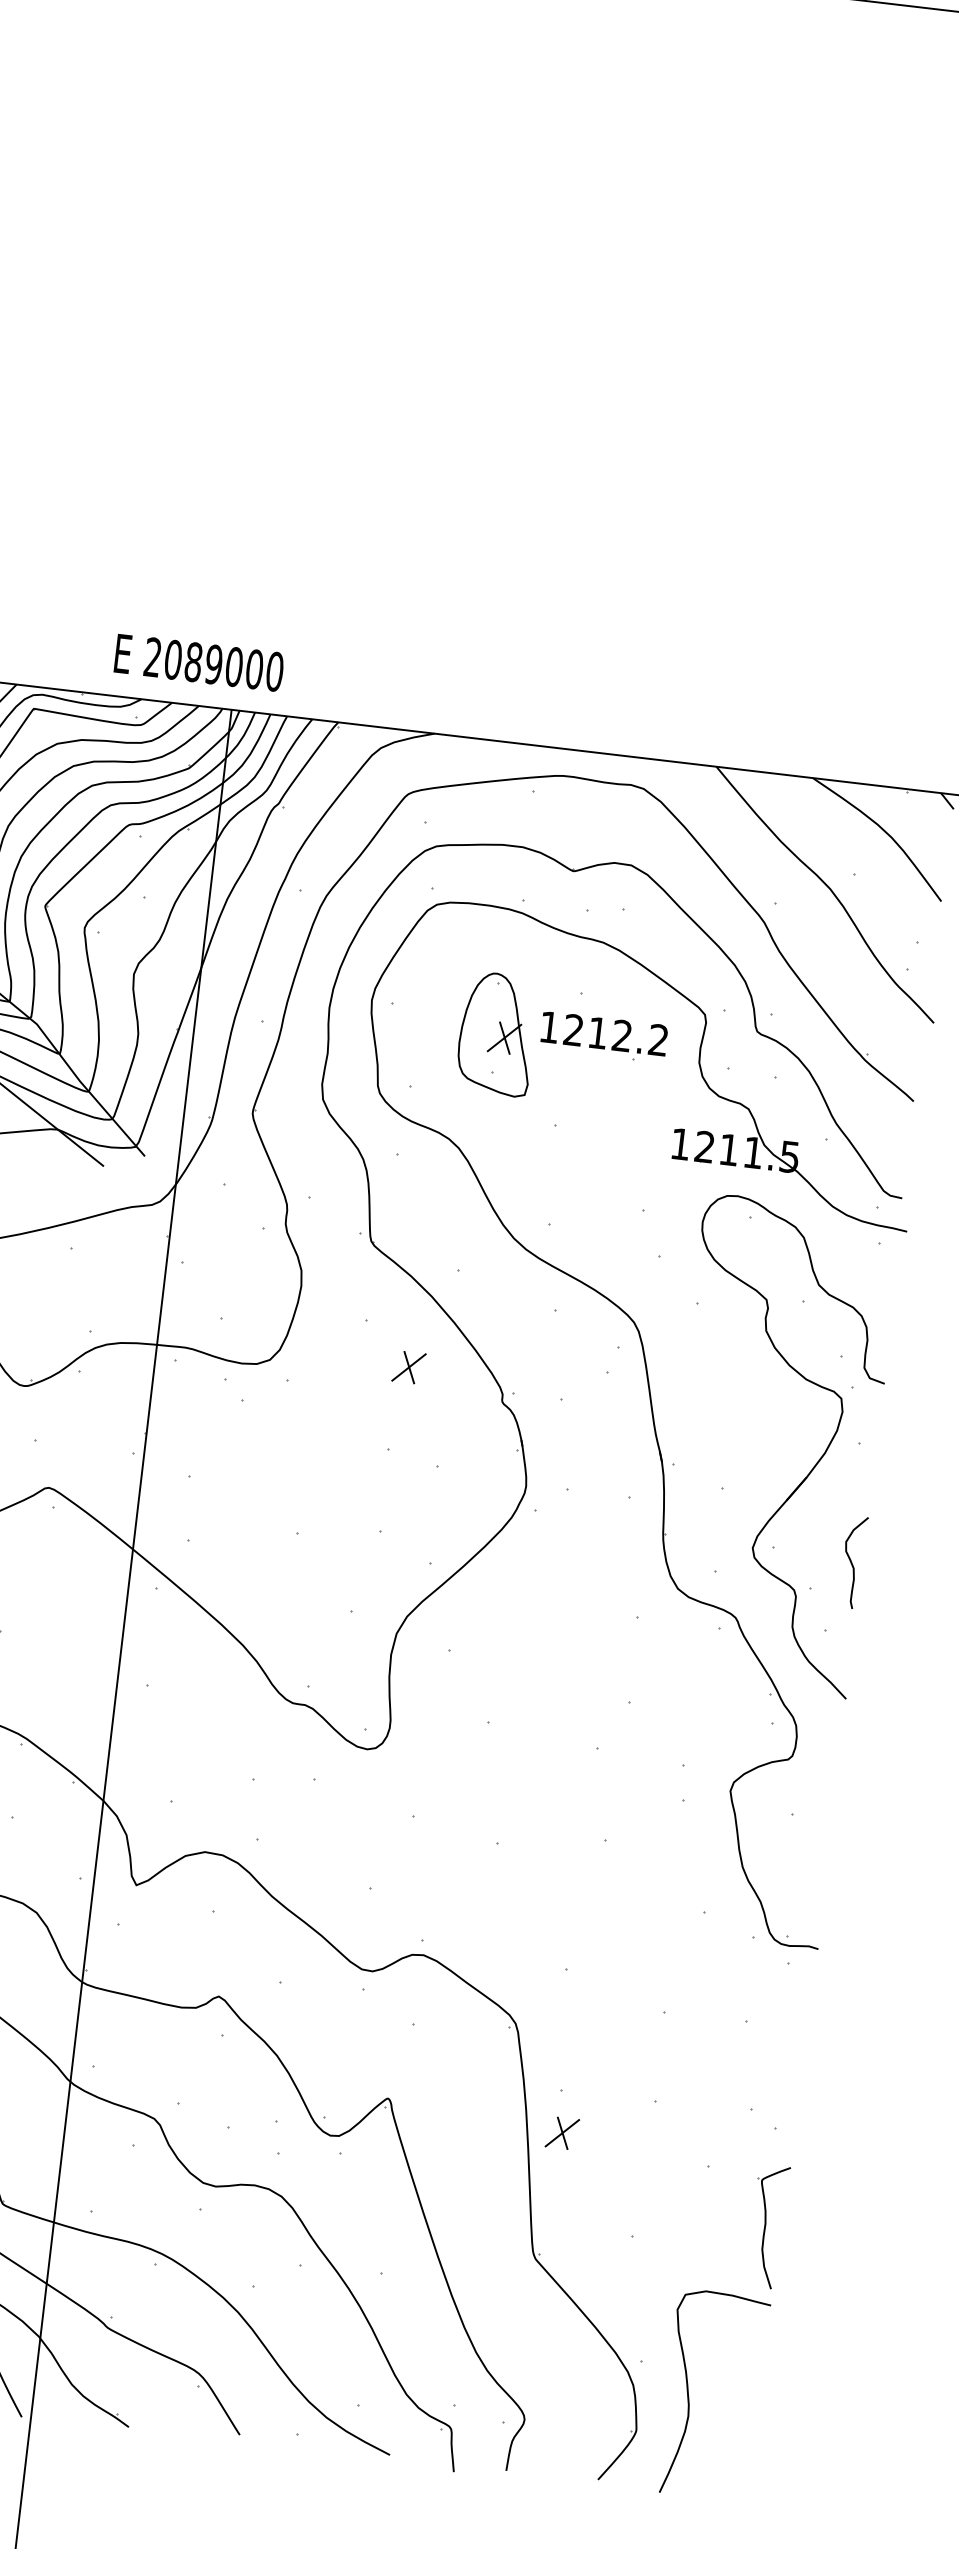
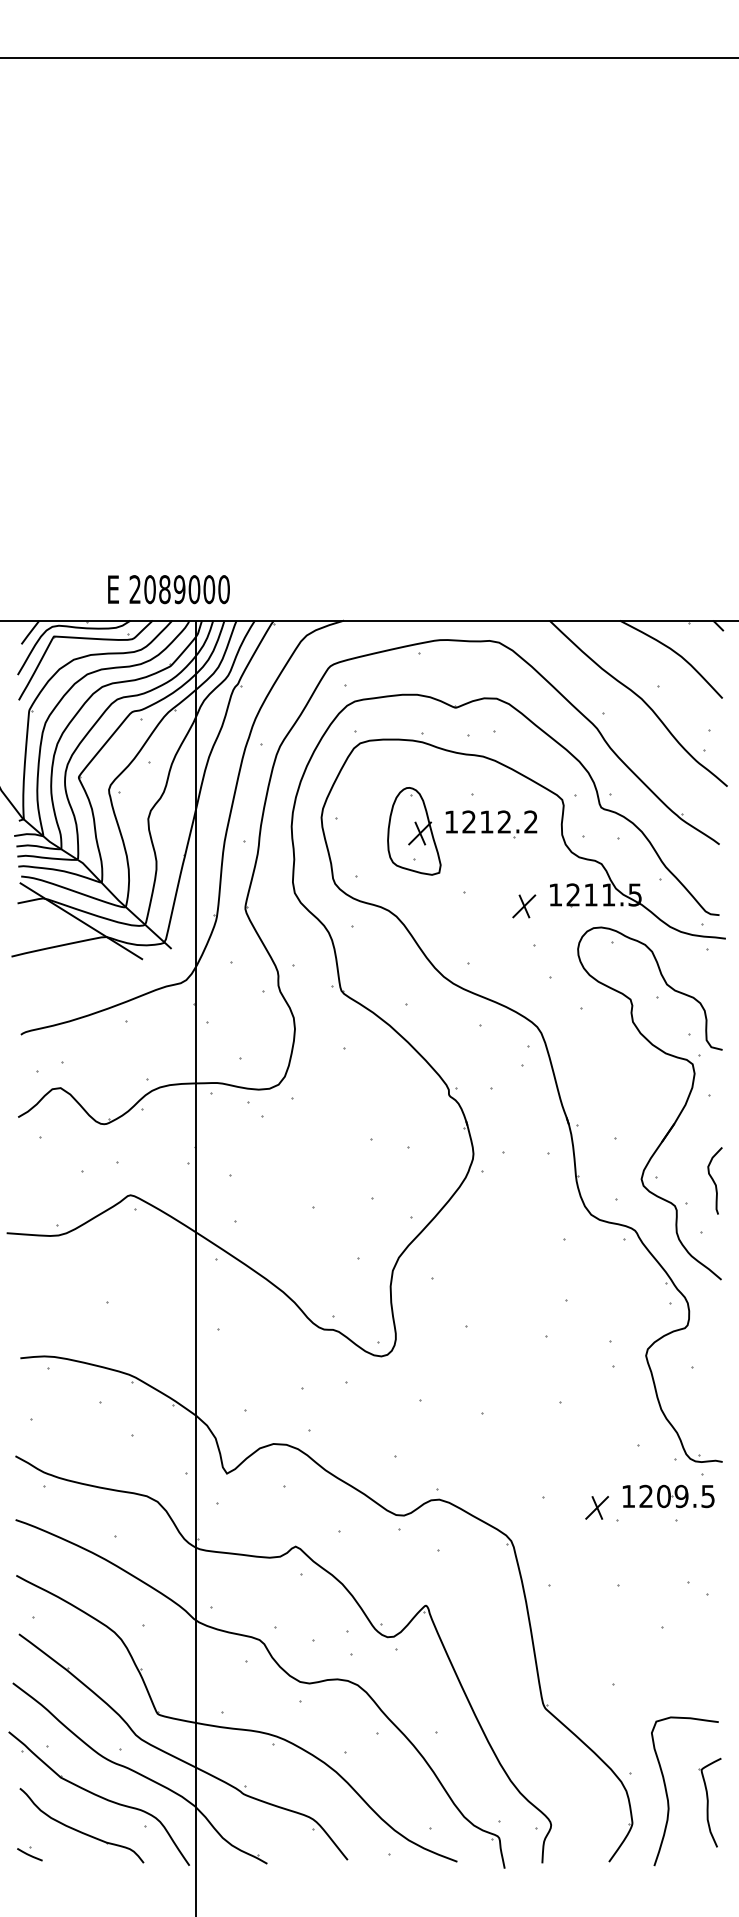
part: (409, 1367) -> (524, 906), moved
part: (738, 1987) -> (668, 1496), added
part: (561, 2132) -> (596, 1507), moved
part: (767, 2226) -> (709, 1802), moved

